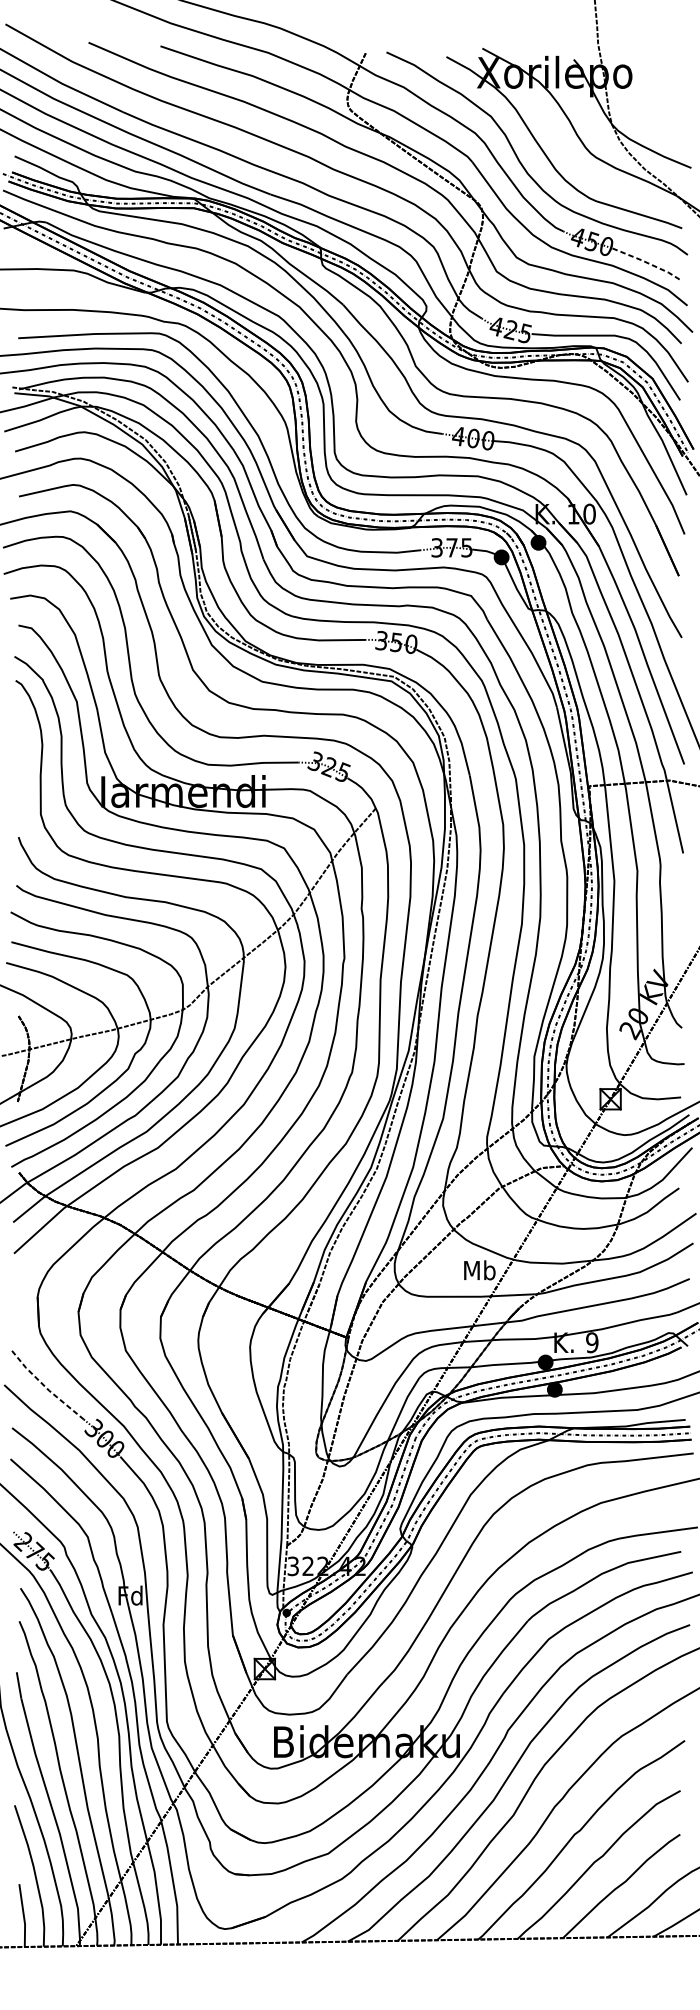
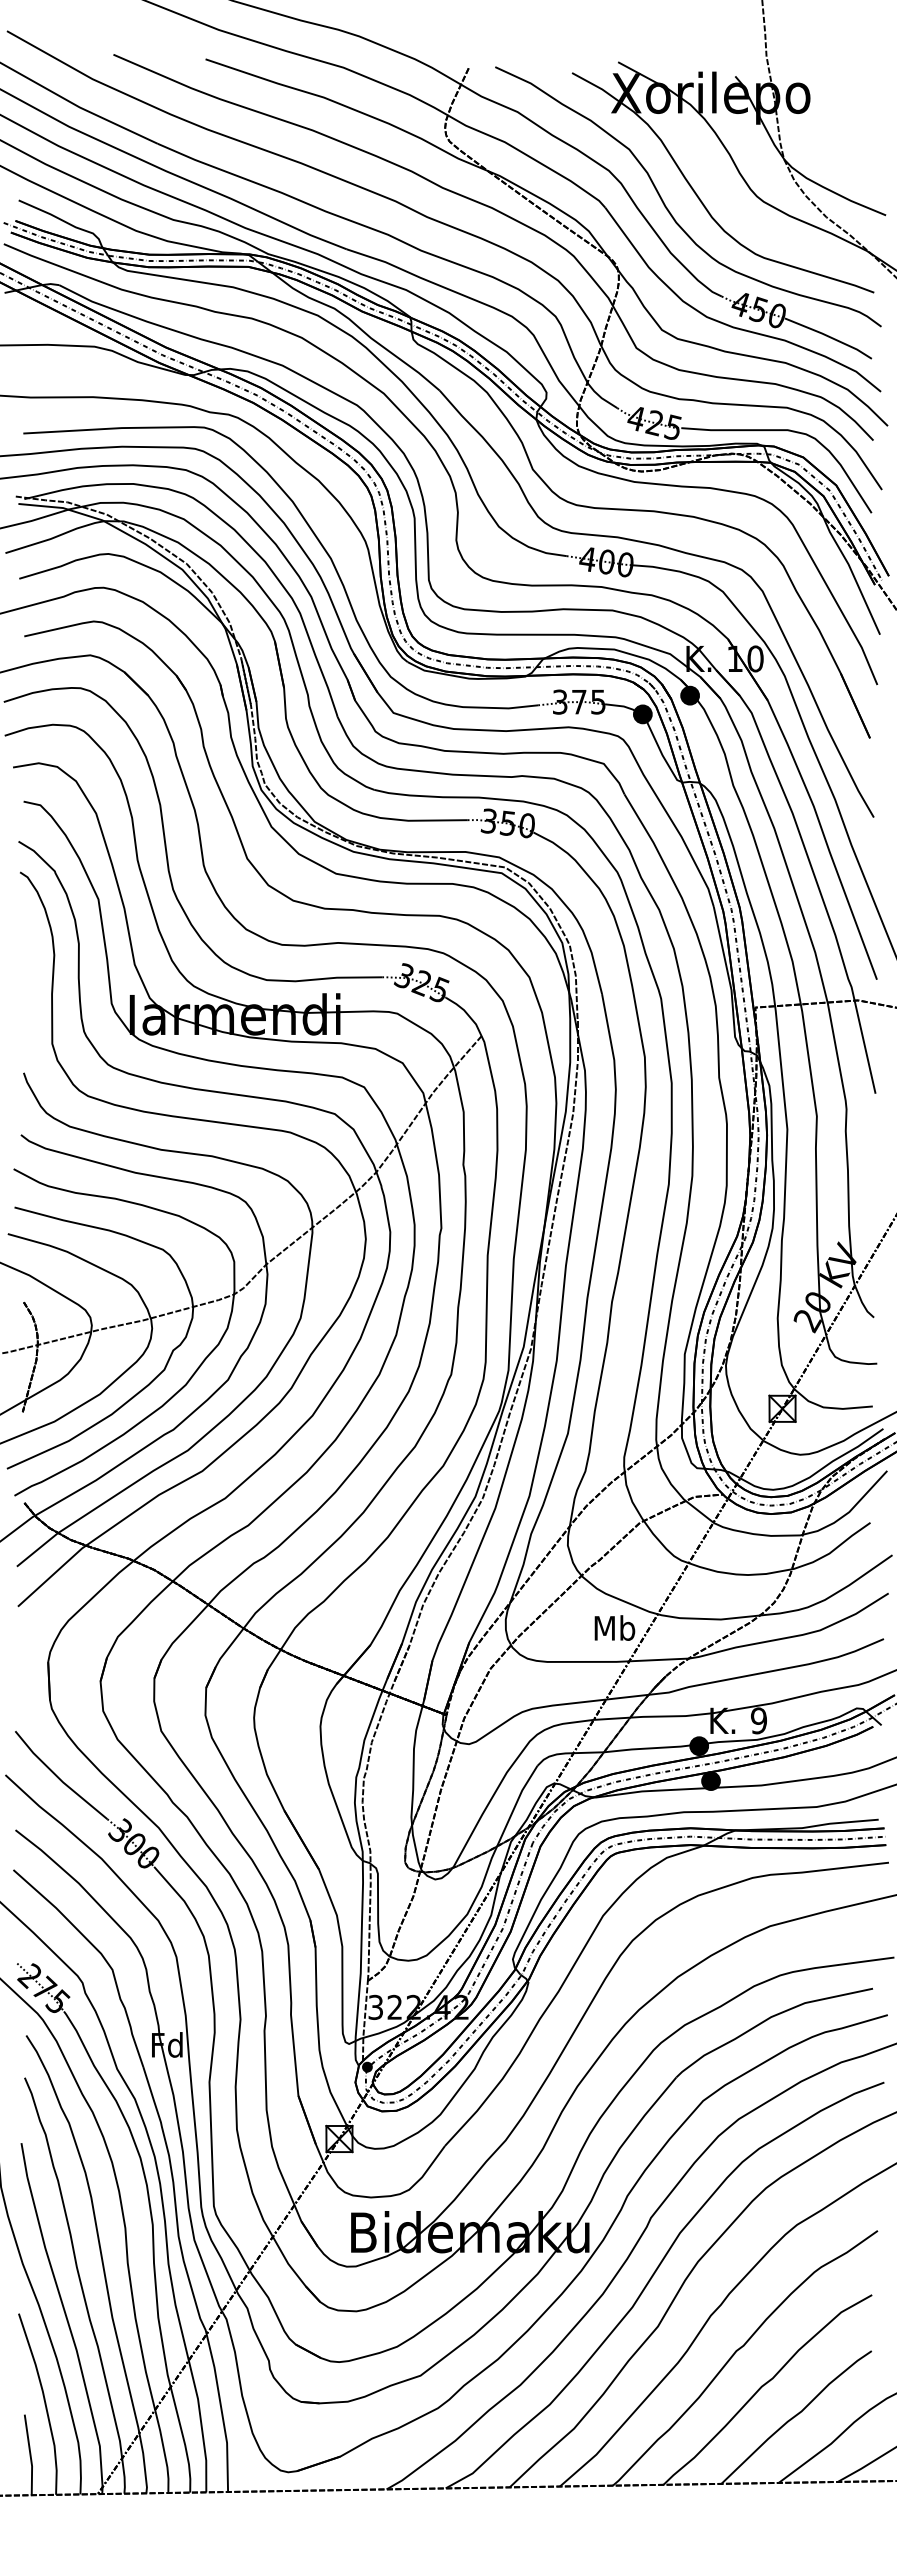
line: (647, 262) -> (829, 336), dashed -> solid
line: (45, 1387) -> (58, 1778), dashed -> solid

